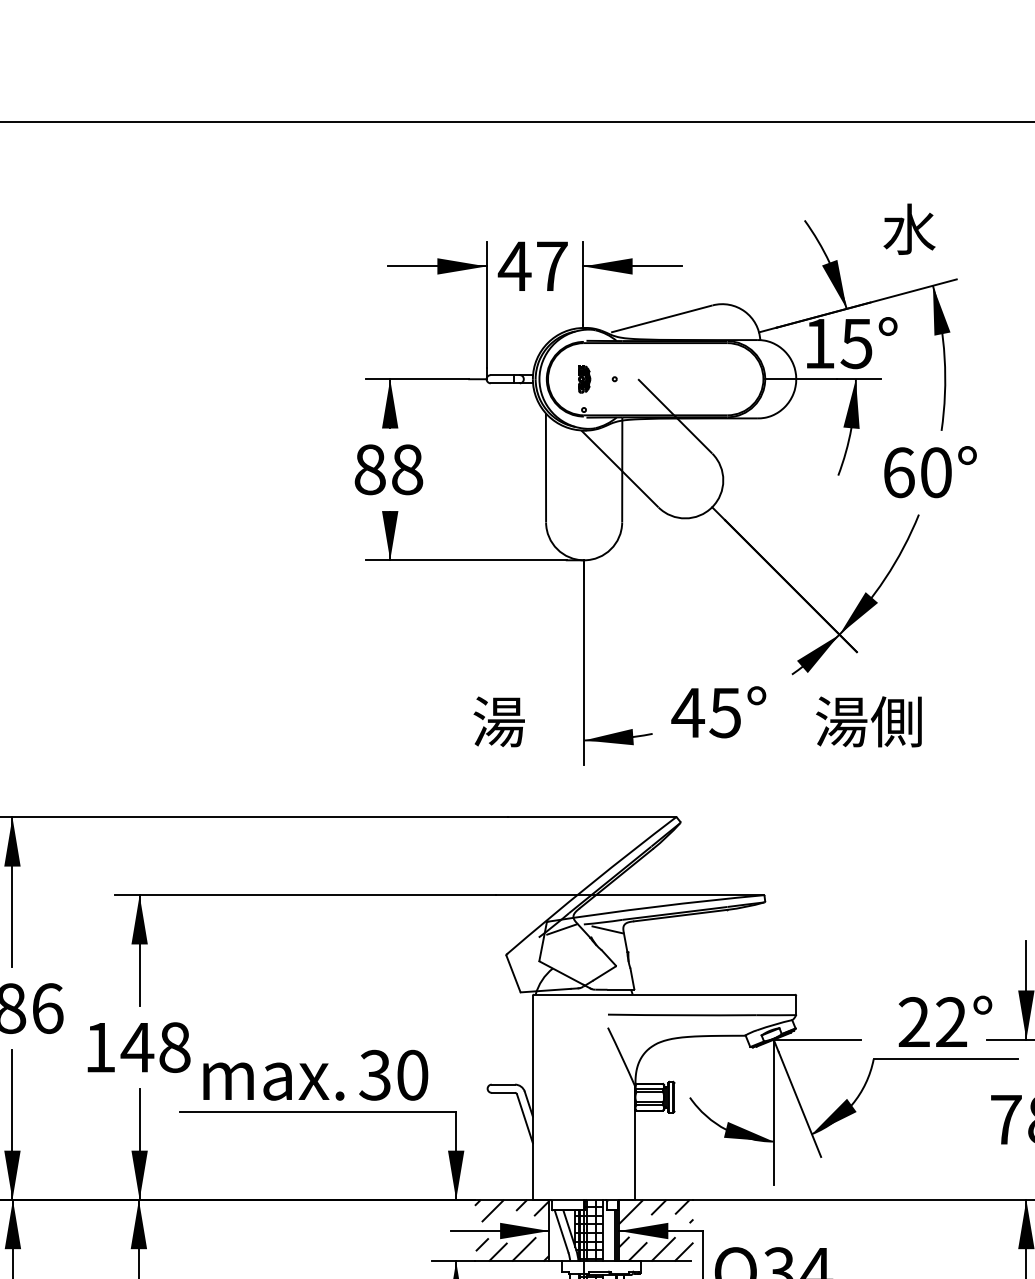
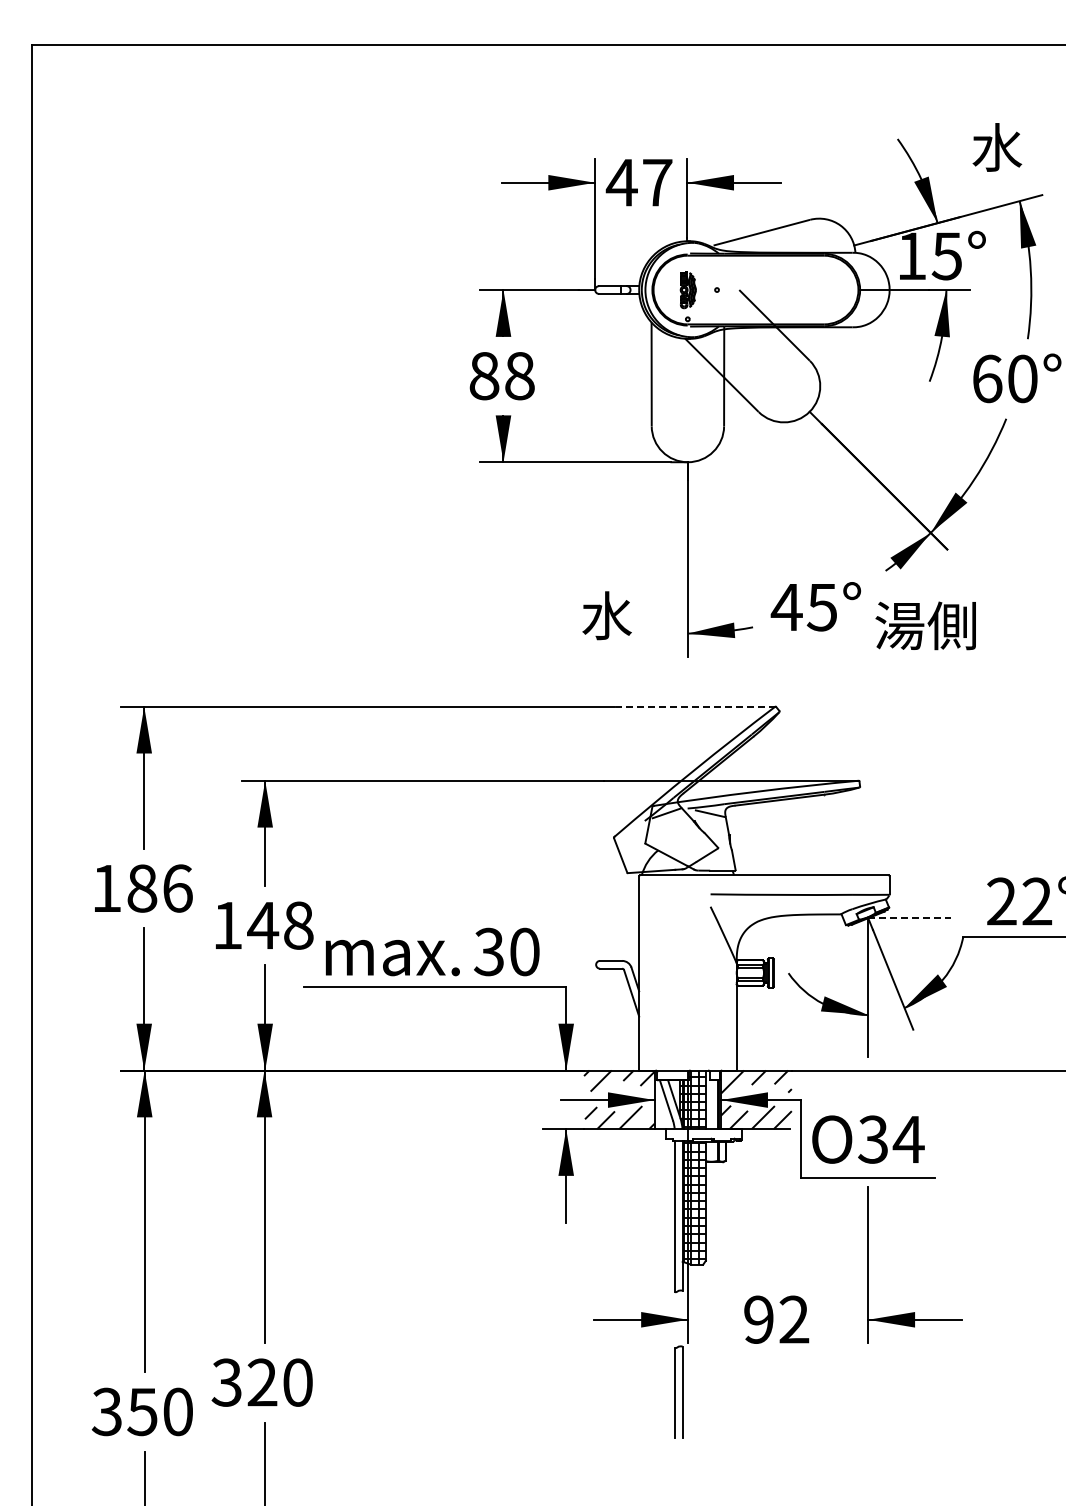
part: (584, 378) -> (688, 289), size x1.4
text: (498, 721) -> (606, 615), 湯 -> 水
text: (868, 721) -> (925, 625), moved
line: (592, 817) -> (695, 706), solid -> dashed
line: (817, 1040) -> (909, 918), solid -> dashed

